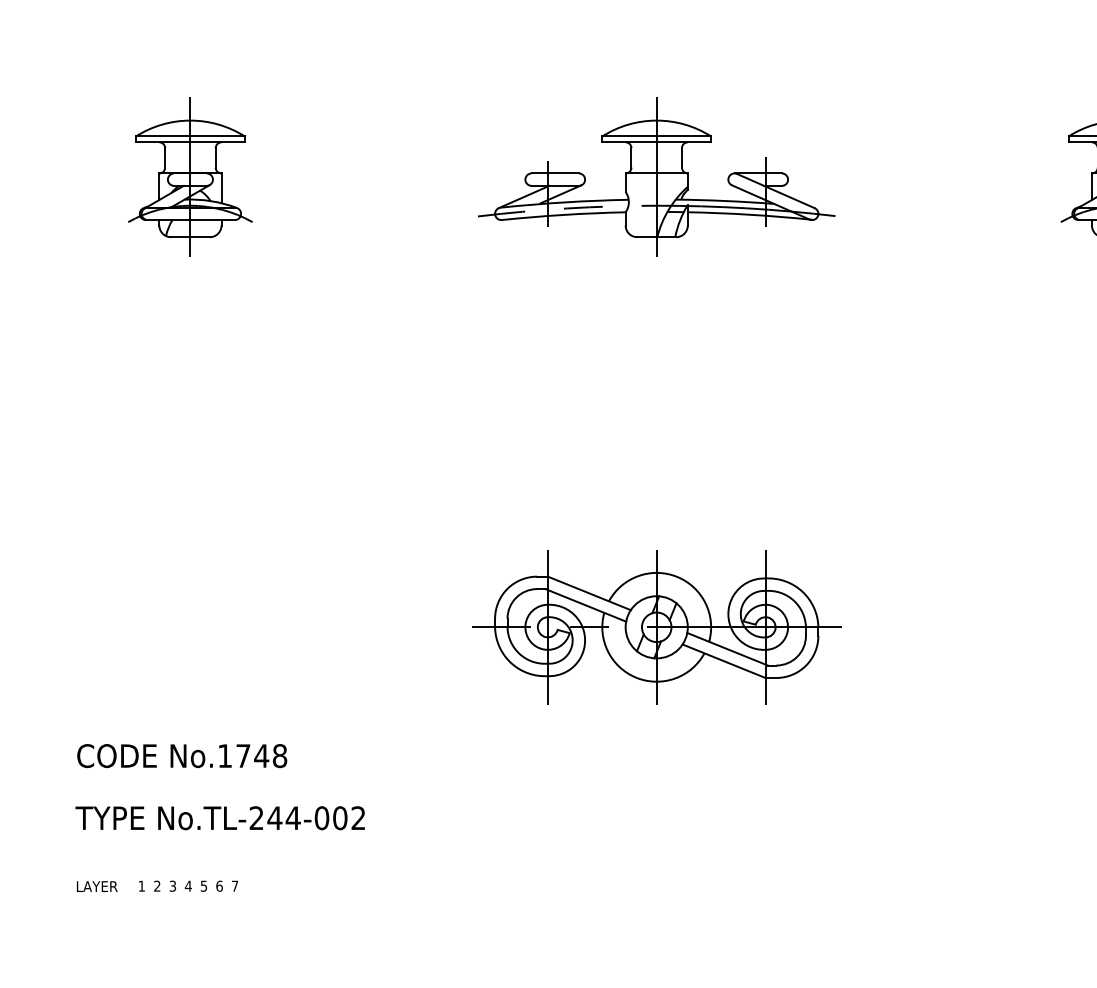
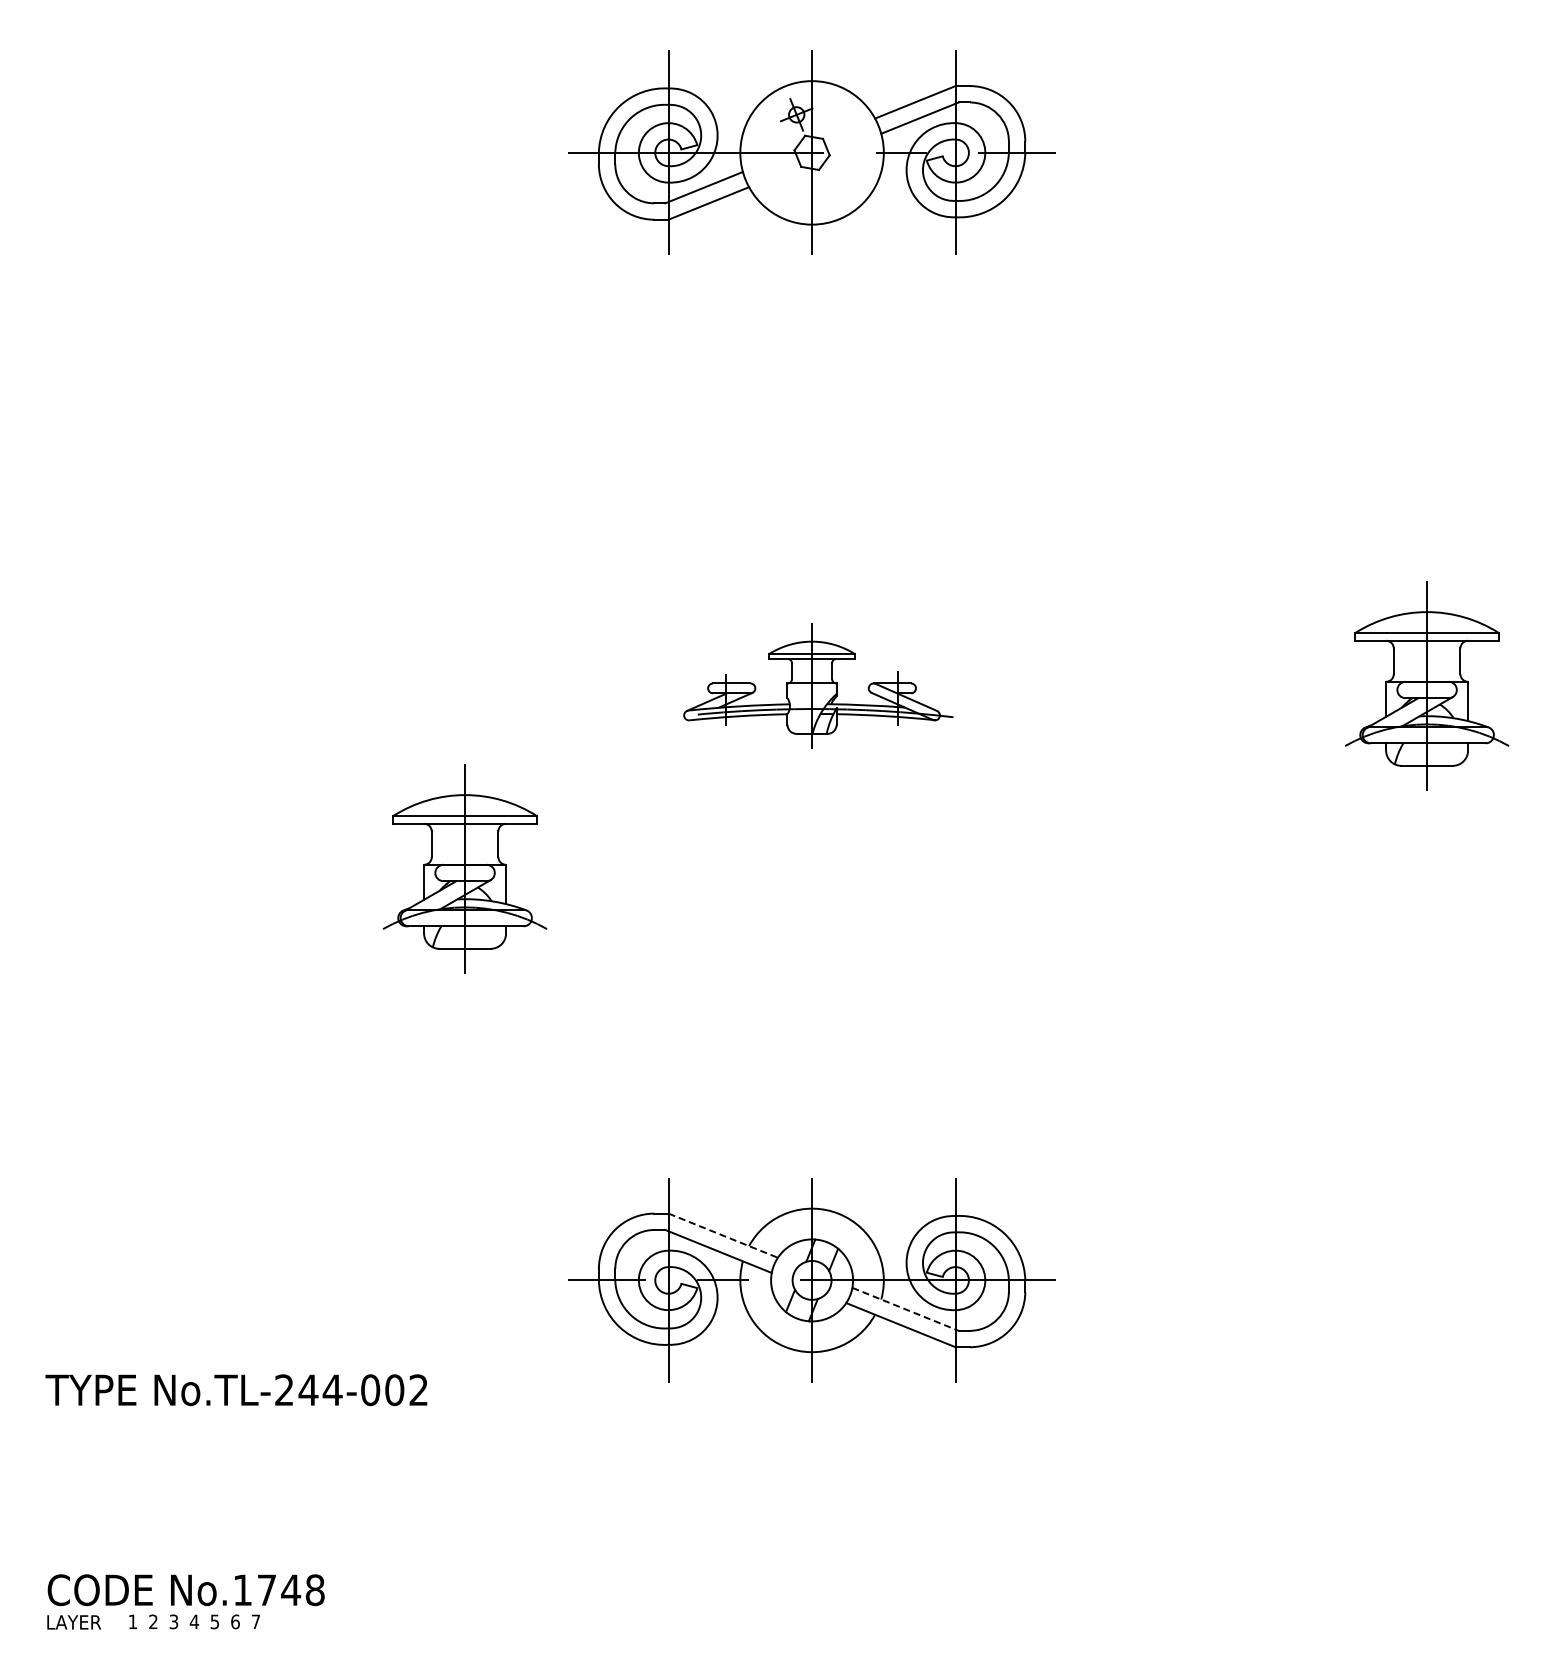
part: (189, 176) -> (464, 868), moved
part: (656, 176) -> (811, 685), size x0.6
line: (589, 593) -> (723, 1235), solid -> dashed
line: (728, 649) -> (906, 1309), solid -> dashed
text: (181, 756) -> (185, 1590), moved
text: (220, 818) -> (236, 1390), moved

